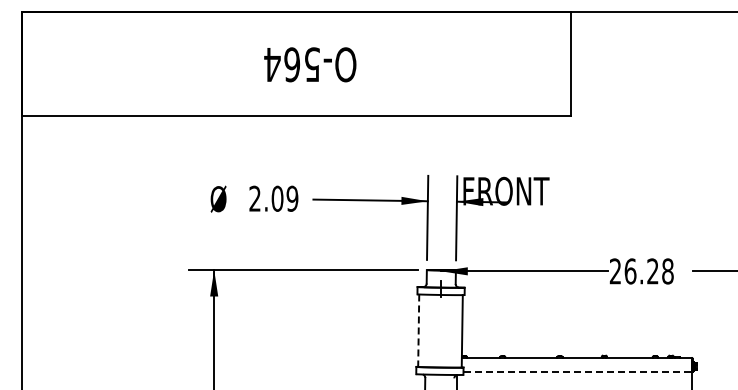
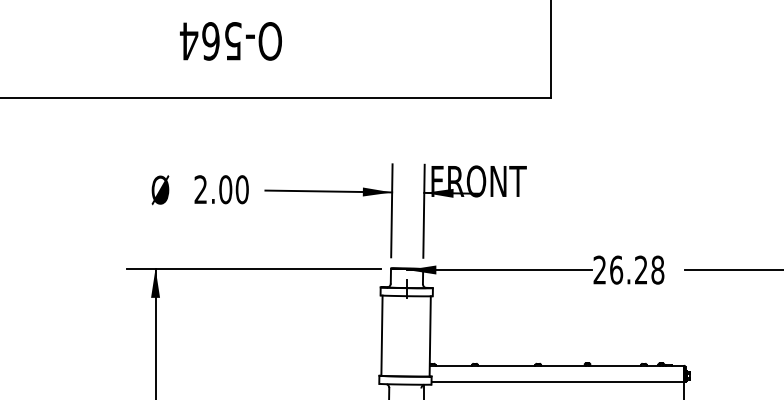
text: (310, 64) -> (231, 41), moved
text: (292, 198) -> (242, 189), 2.09 -> 2.00
line: (418, 331) -> (381, 336), dashed -> solid
line: (578, 372) -> (558, 381), dashed -> solid

